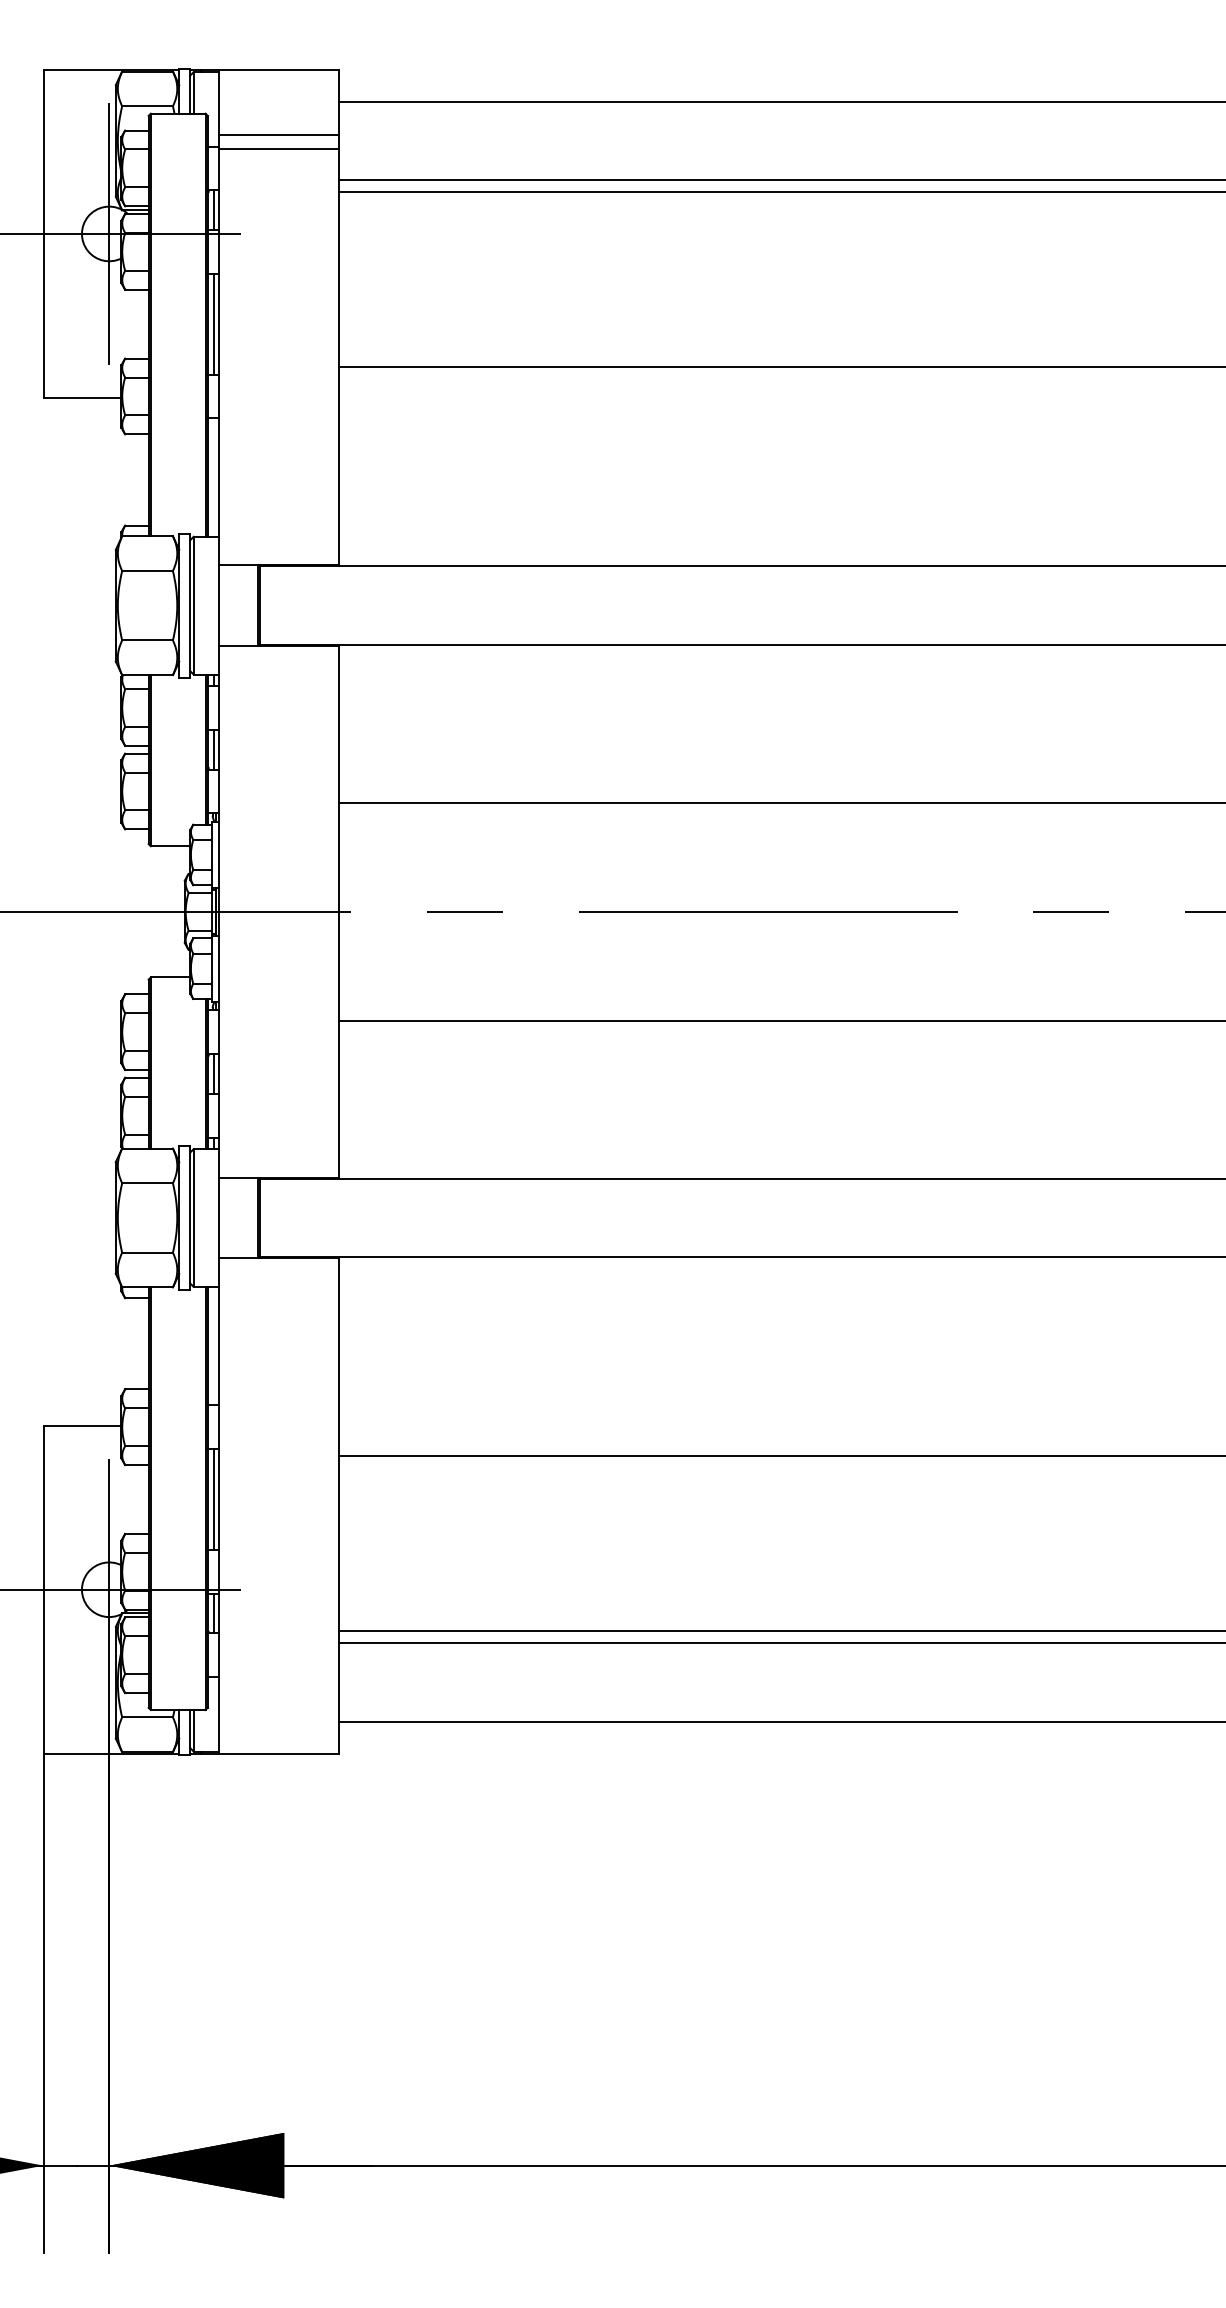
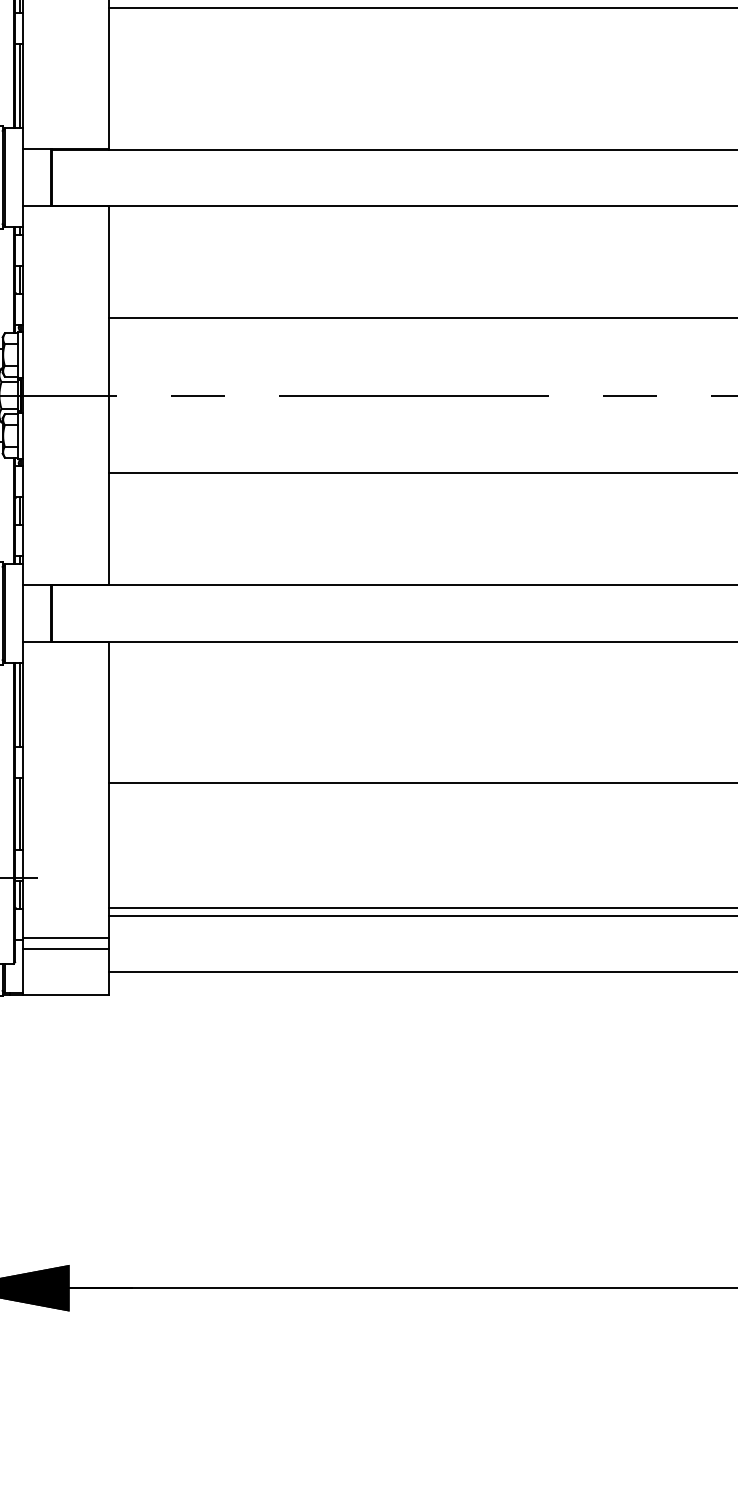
line: (214, 477) -> (19, 86), added
line: (214, 1345) -> (19, 704), added
line: (278, 1674) -> (65, 938), added
line: (278, 1688) -> (65, 948), added

